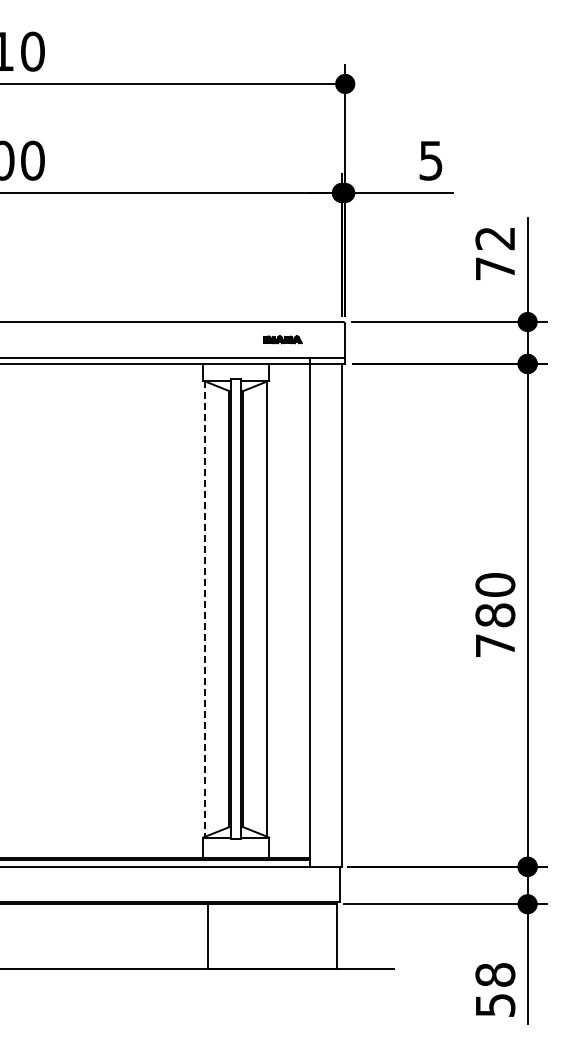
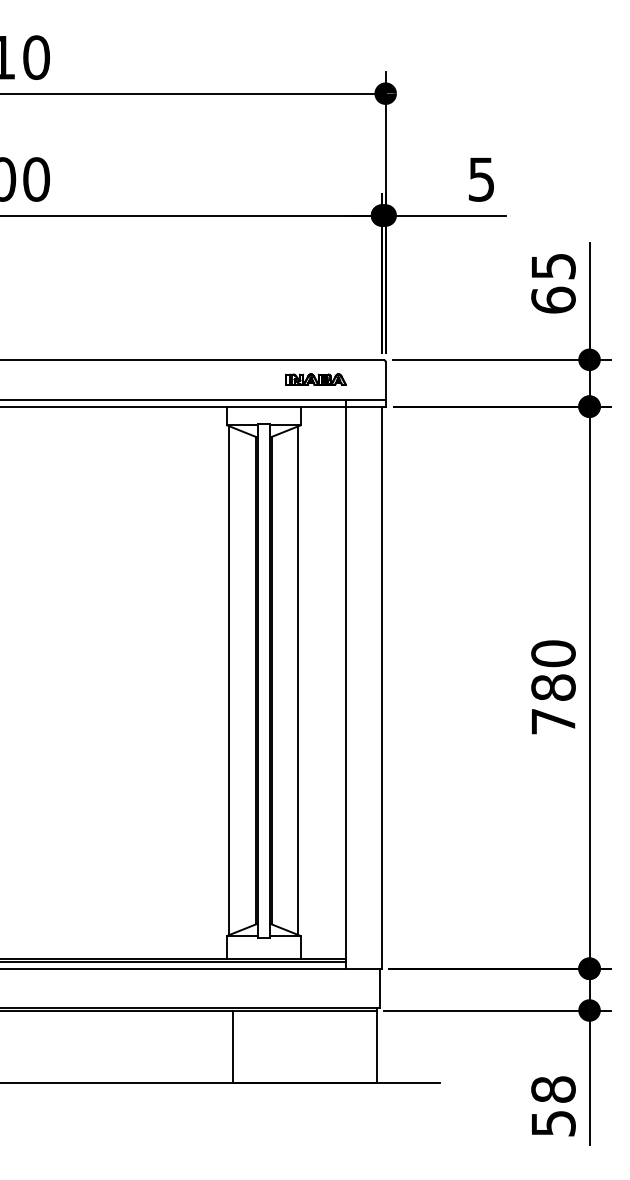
text: (495, 253) -> (553, 283), 72 -> 65
part: (282, 339) -> (315, 379), size x1.43
line: (205, 609) -> (229, 681), dashed -> solid

